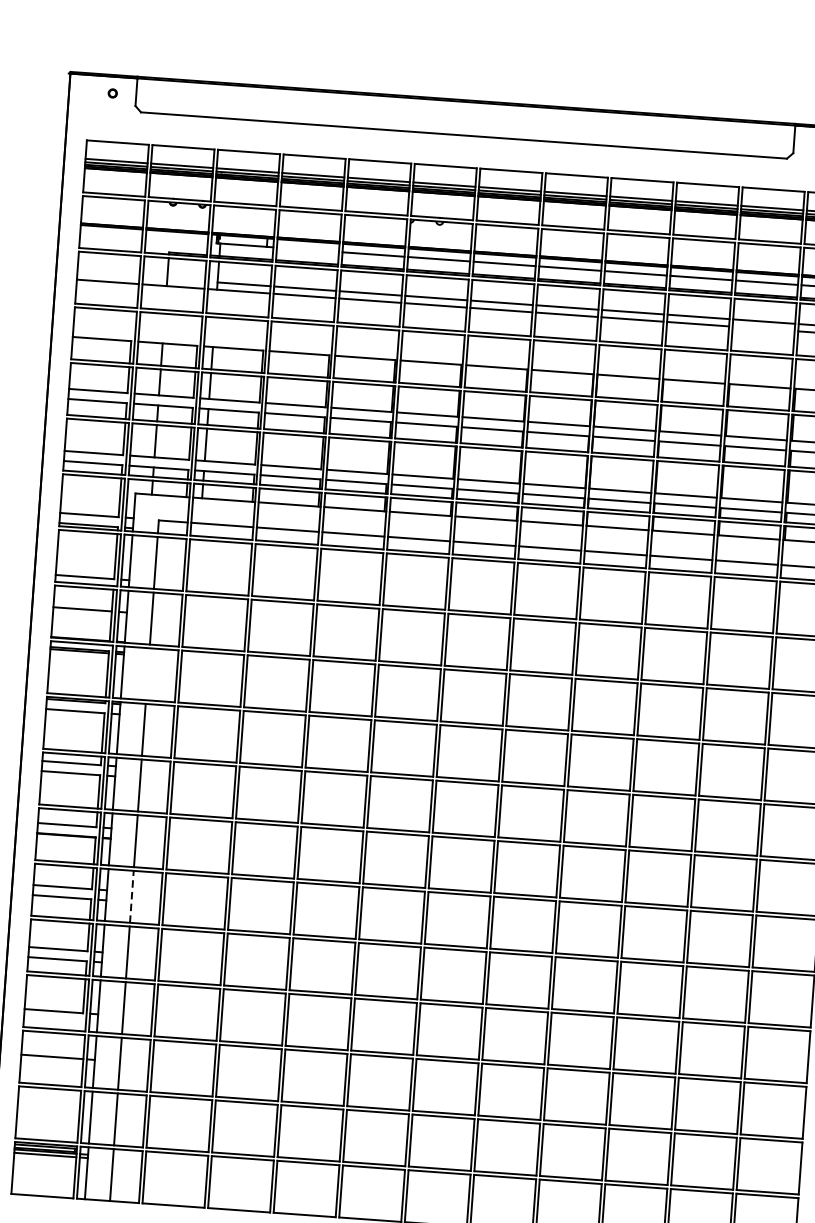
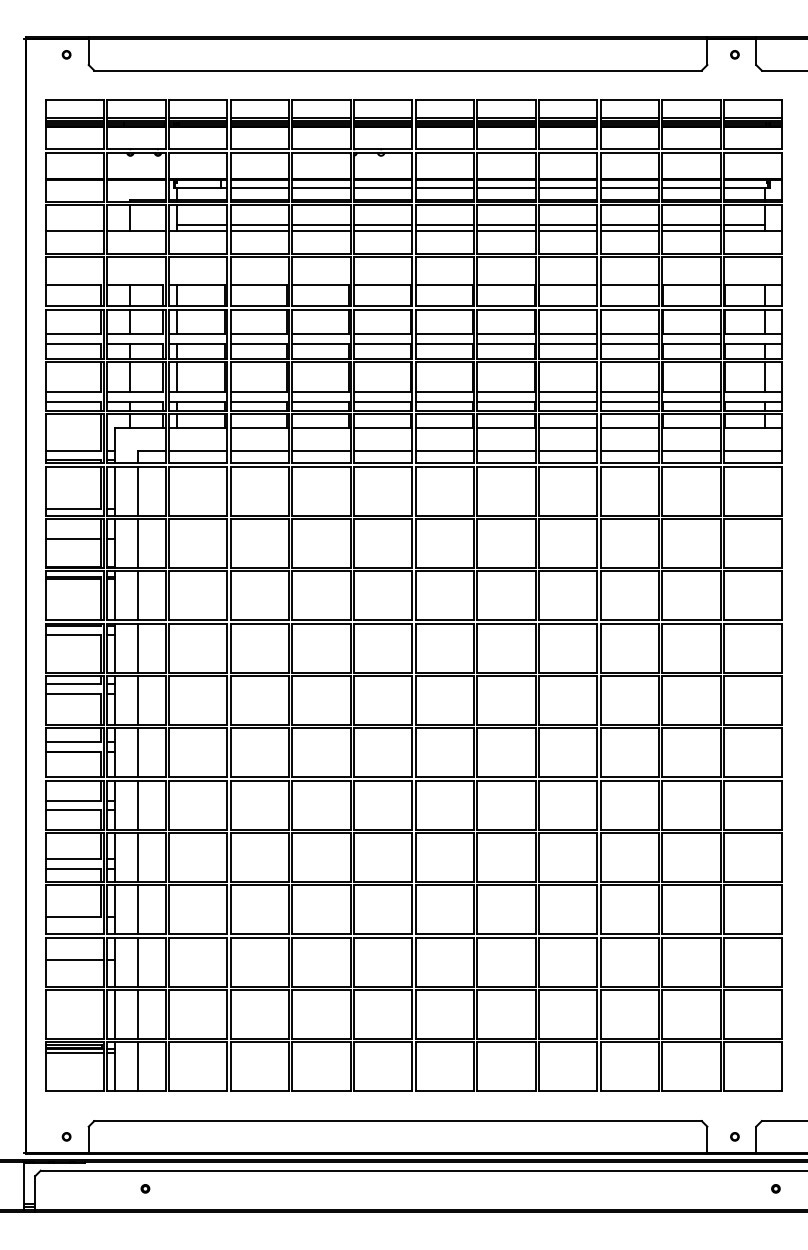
line: (307, 250) -> (259, 188), added
line: (763, 328) -> (691, 231), added
line: (147, 673) -> (138, 595), added
line: (132, 896) -> (138, 804), dashed -> solid

